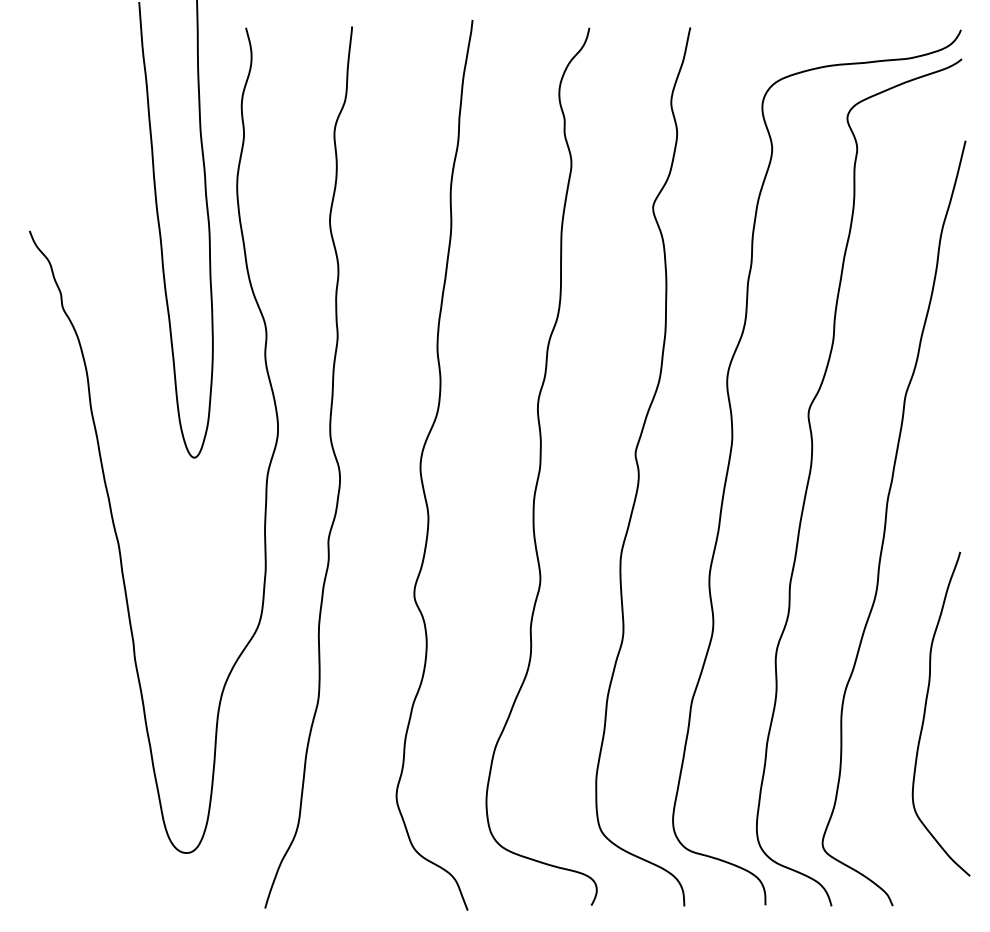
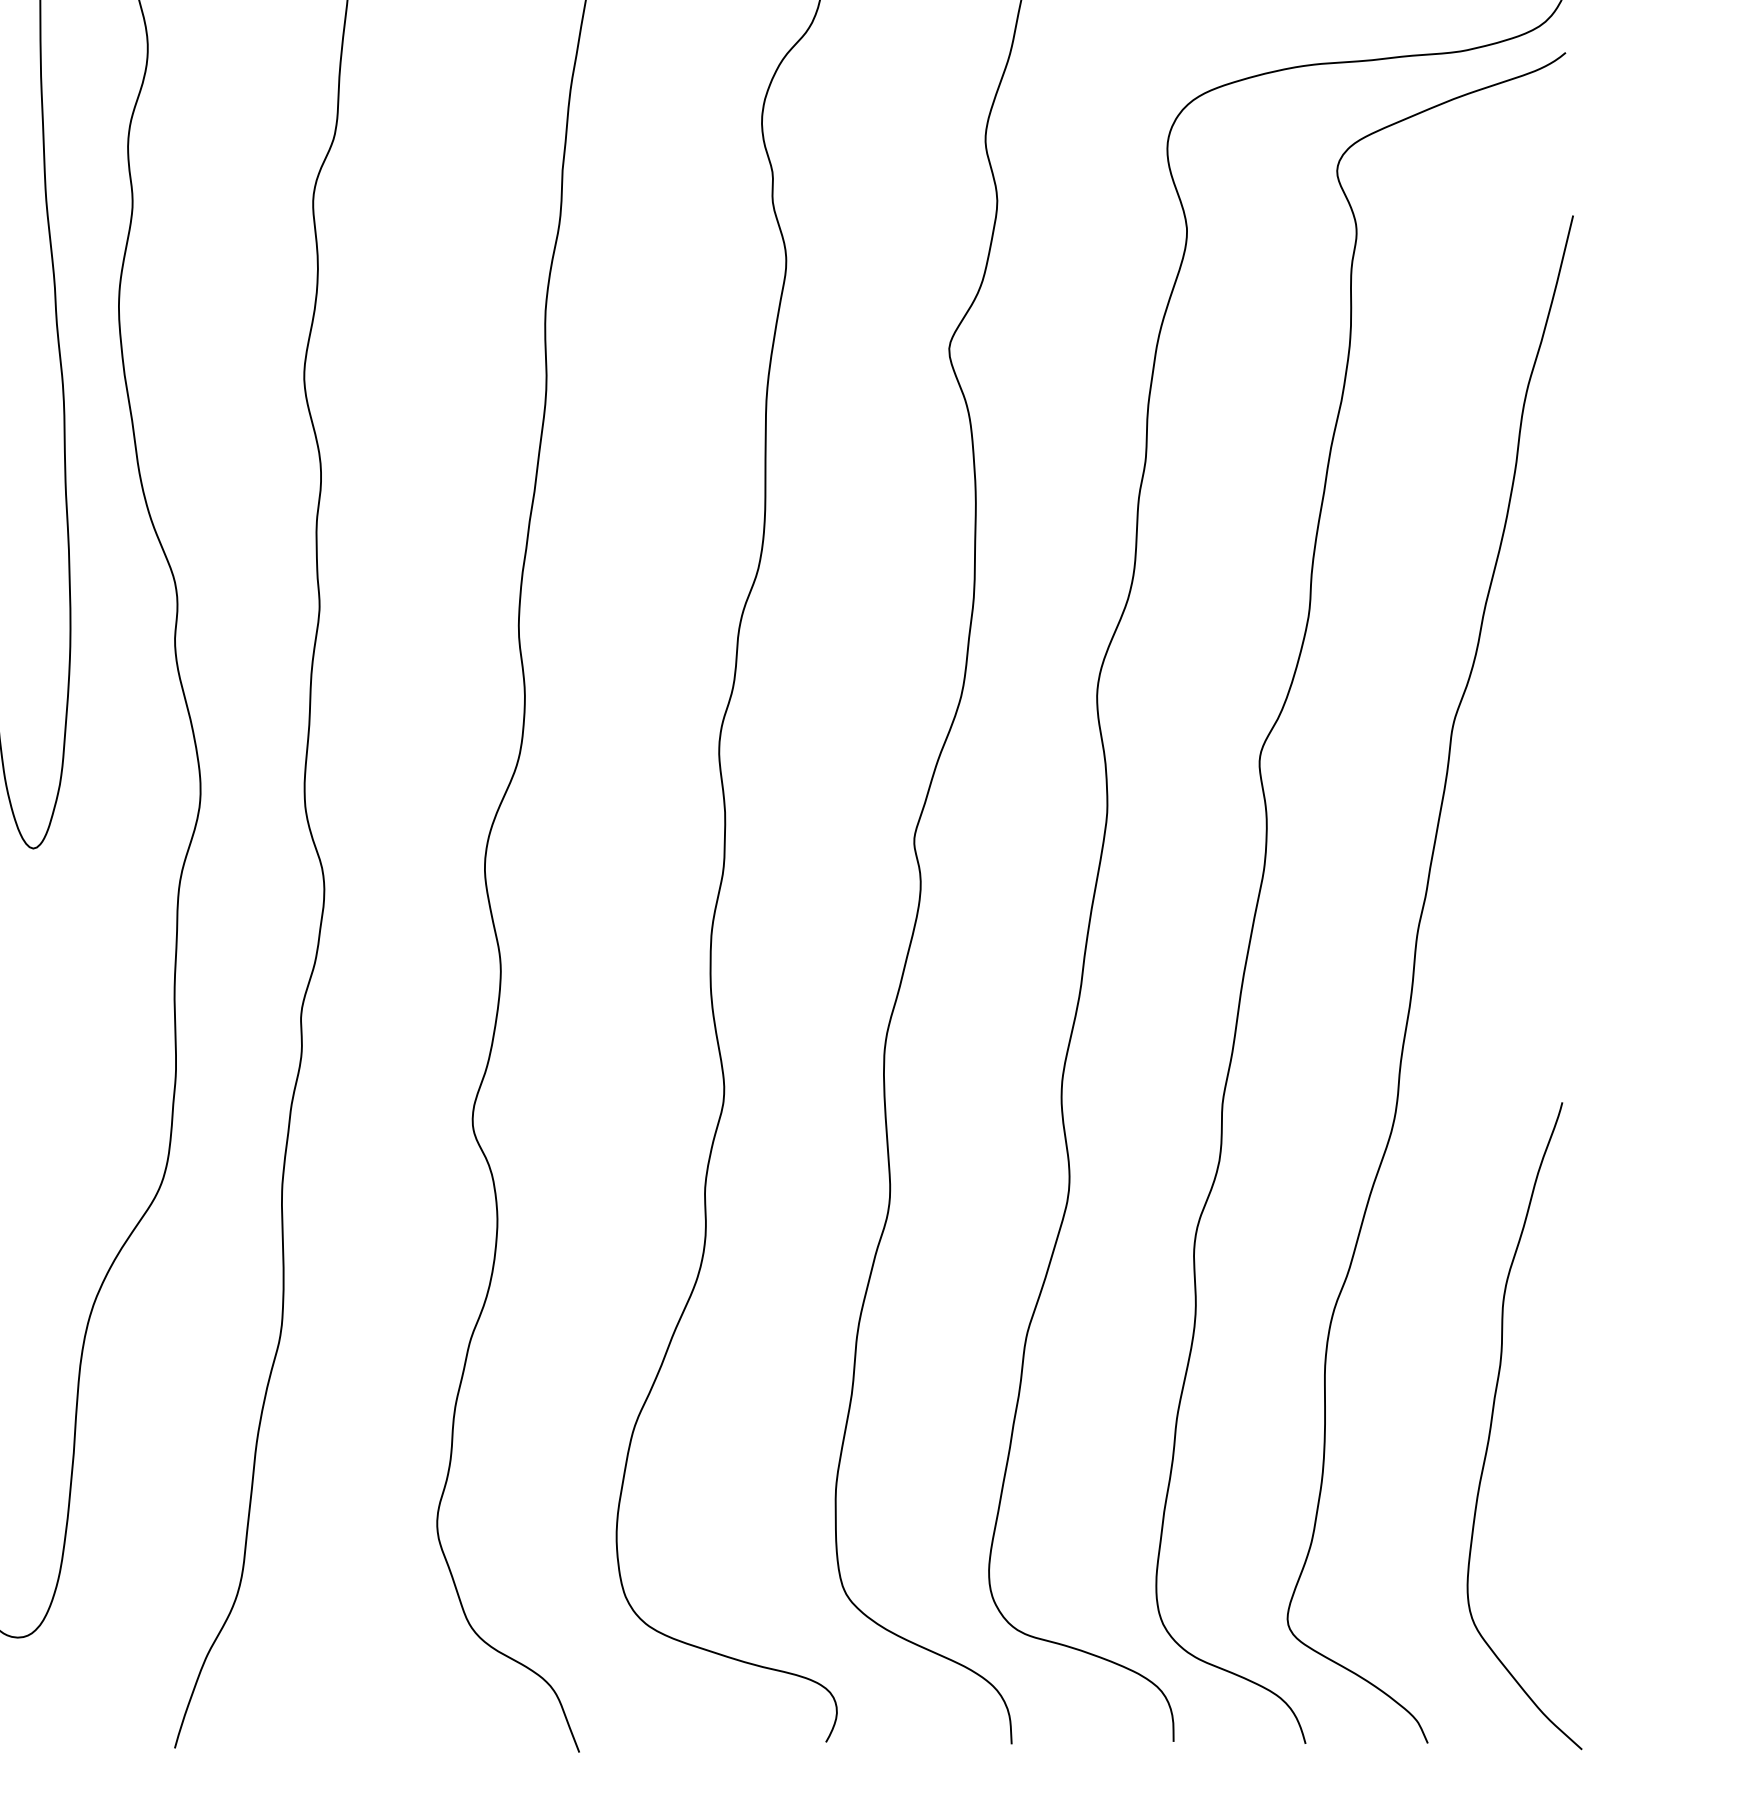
curve: (926, 708) -> (1494, 1414), moved

